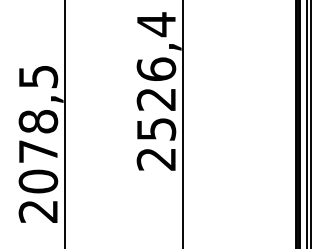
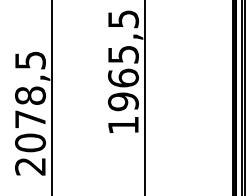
text: (156, 91) -> (123, 72), 2526,4 -> 1965,5

